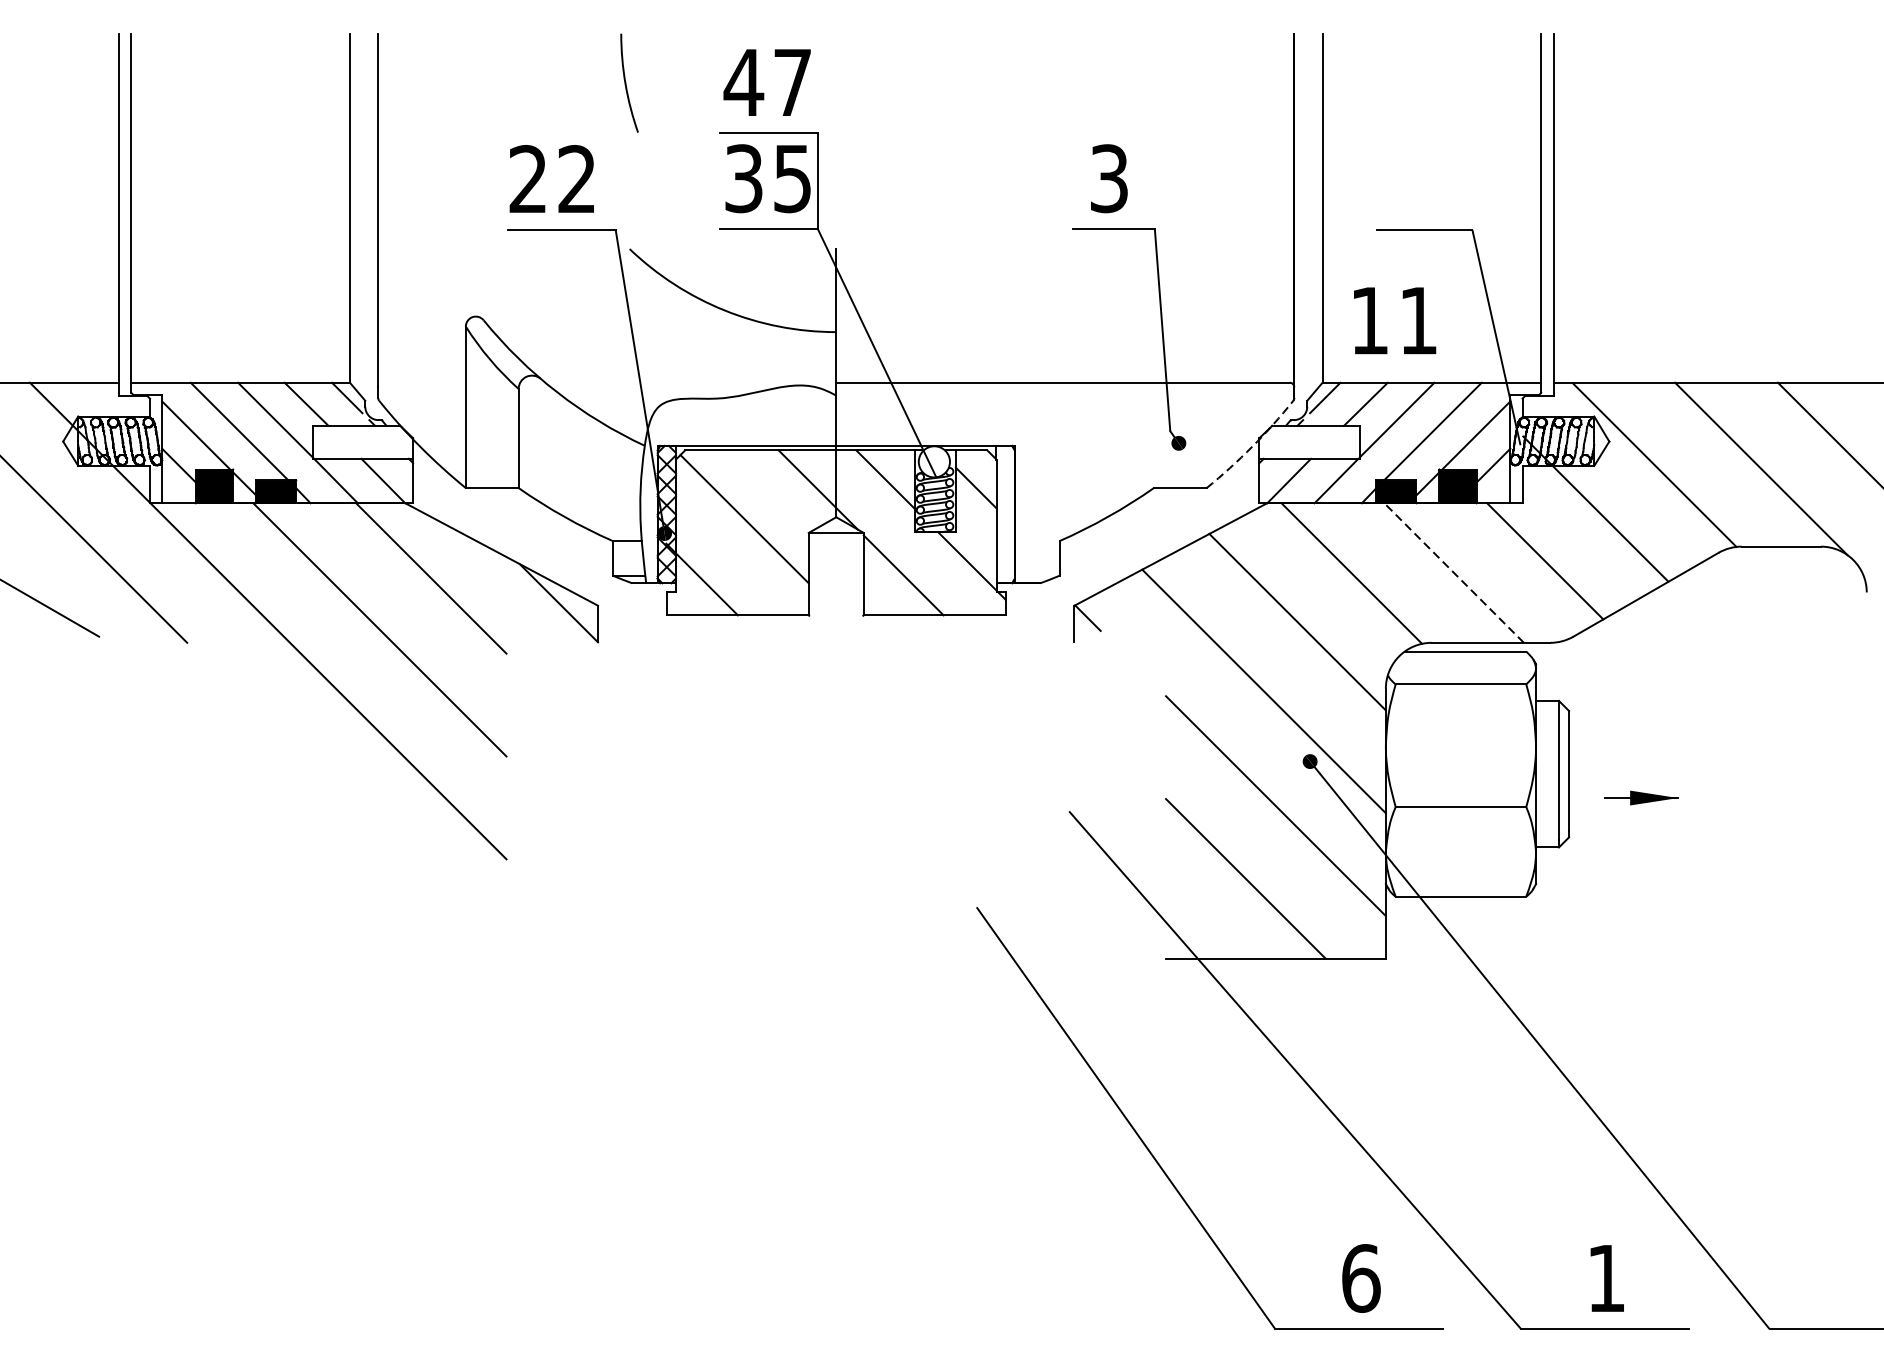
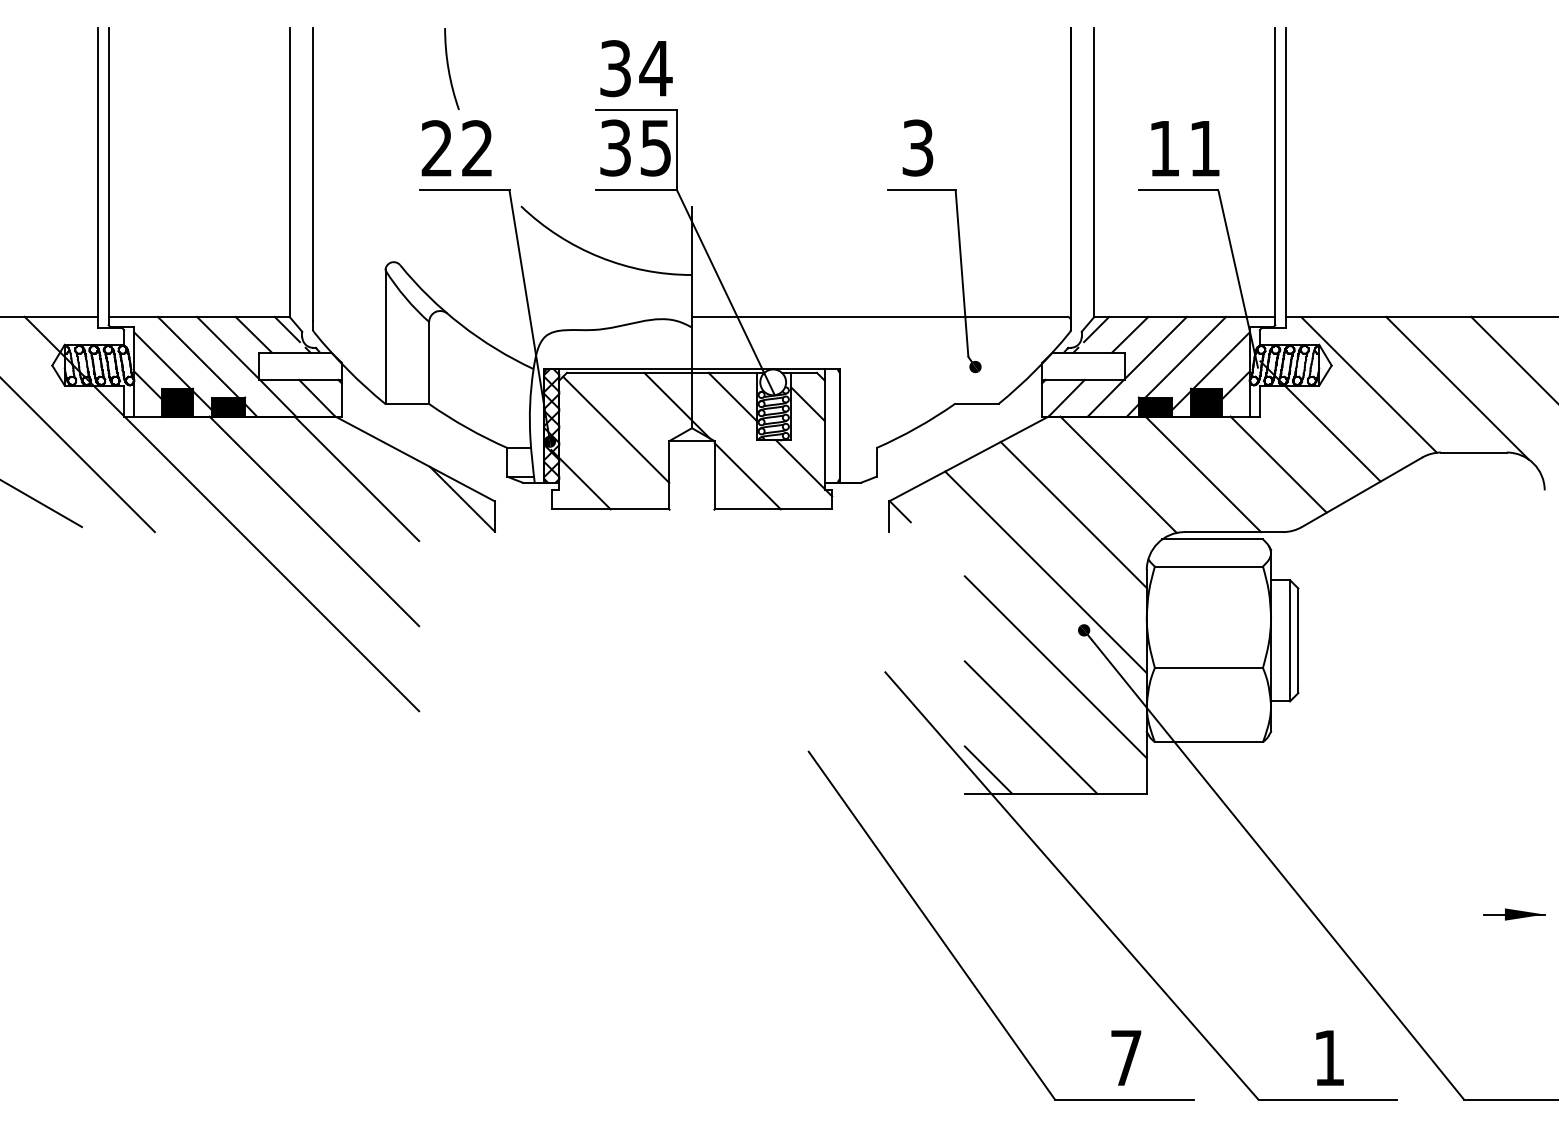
text: (767, 82) -> (635, 68), 47 -> 34
arc: (626, 83) -> (449, 69), moved
text: (1395, 320) -> (1185, 148), moved
arc: (1252, 446) -> (1036, 369), dashed -> solid
line: (1454, 573) -> (1203, 474), dashed -> solid
part: (1641, 797) -> (1514, 914), moved
line: (1194, 929) -> (988, 769), added
text: (1361, 1277) -> (1126, 1057), 6 -> 7

